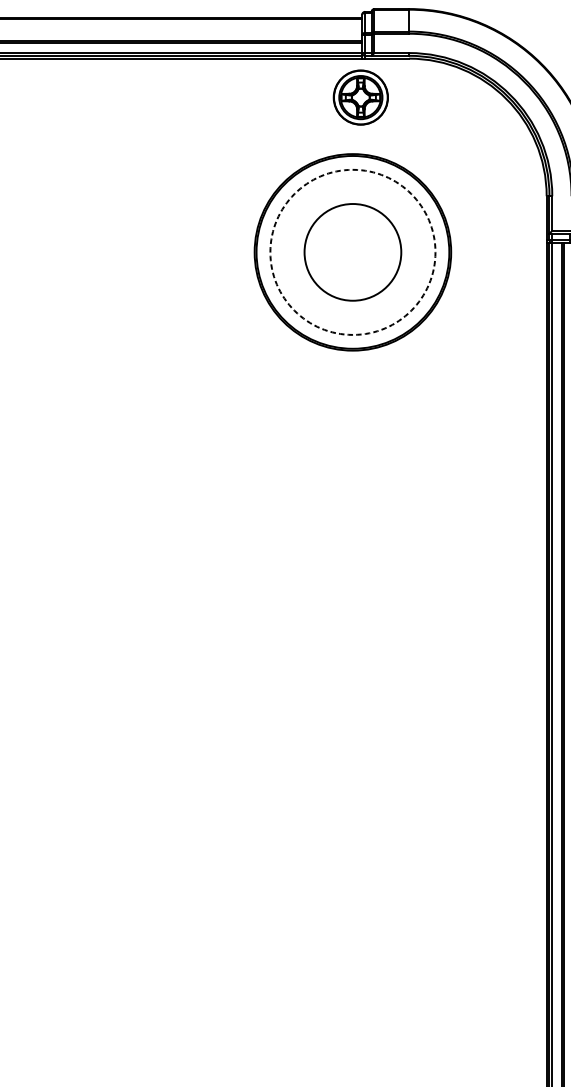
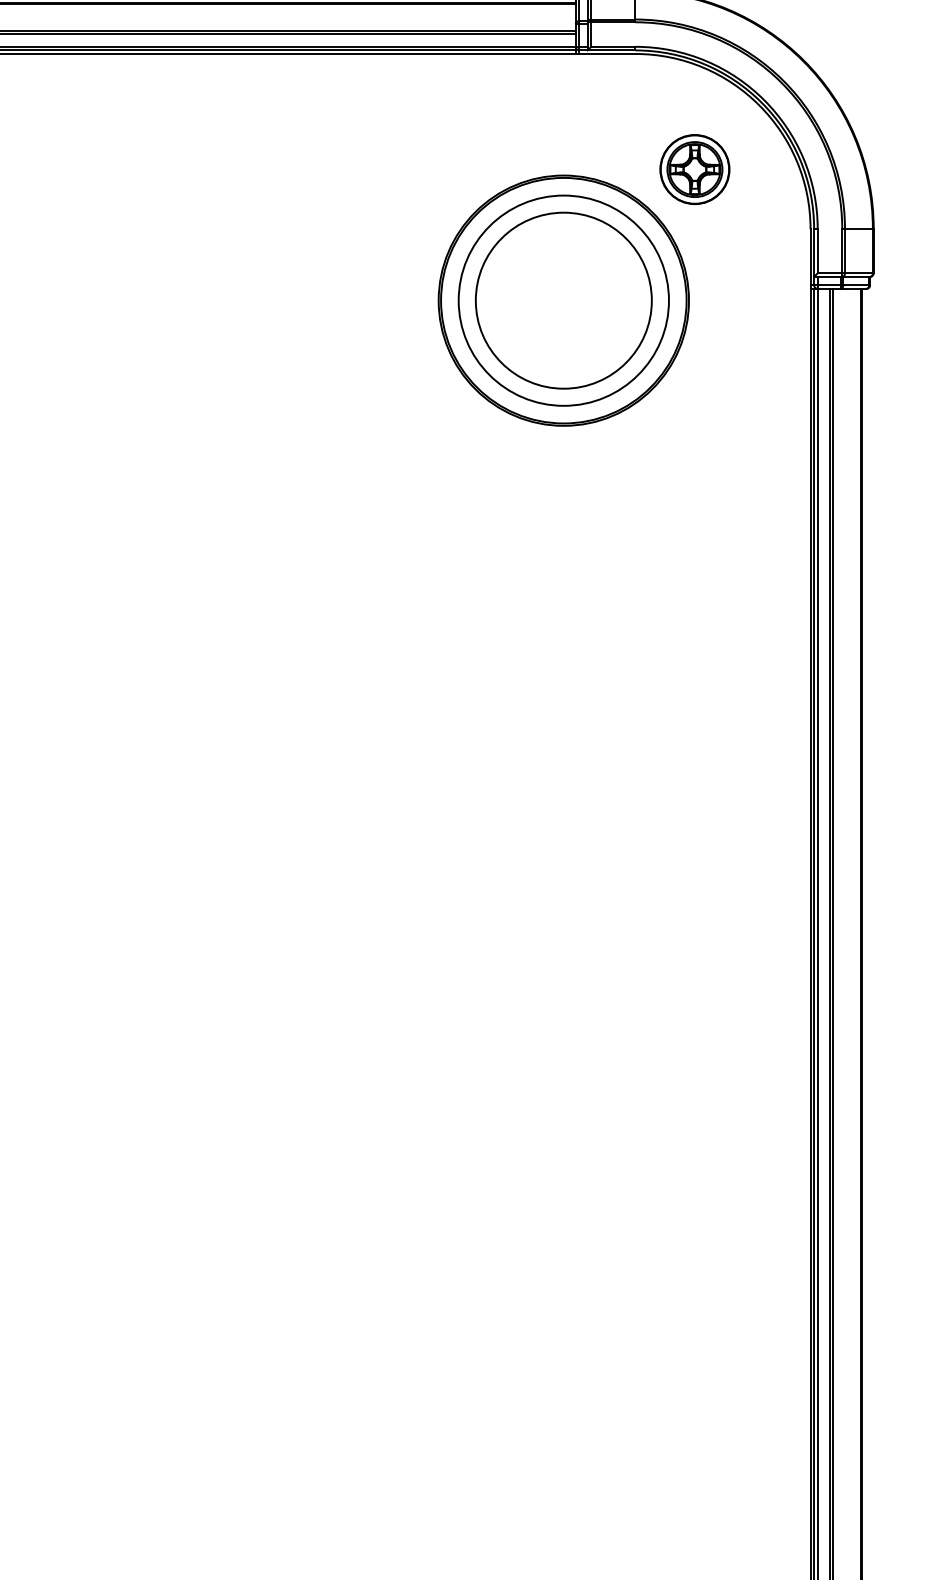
part: (360, 97) -> (694, 169), moved
circle: (352, 252) -> (563, 300), dashed -> solid
circle: (352, 252) -> (563, 300), size x1.43

